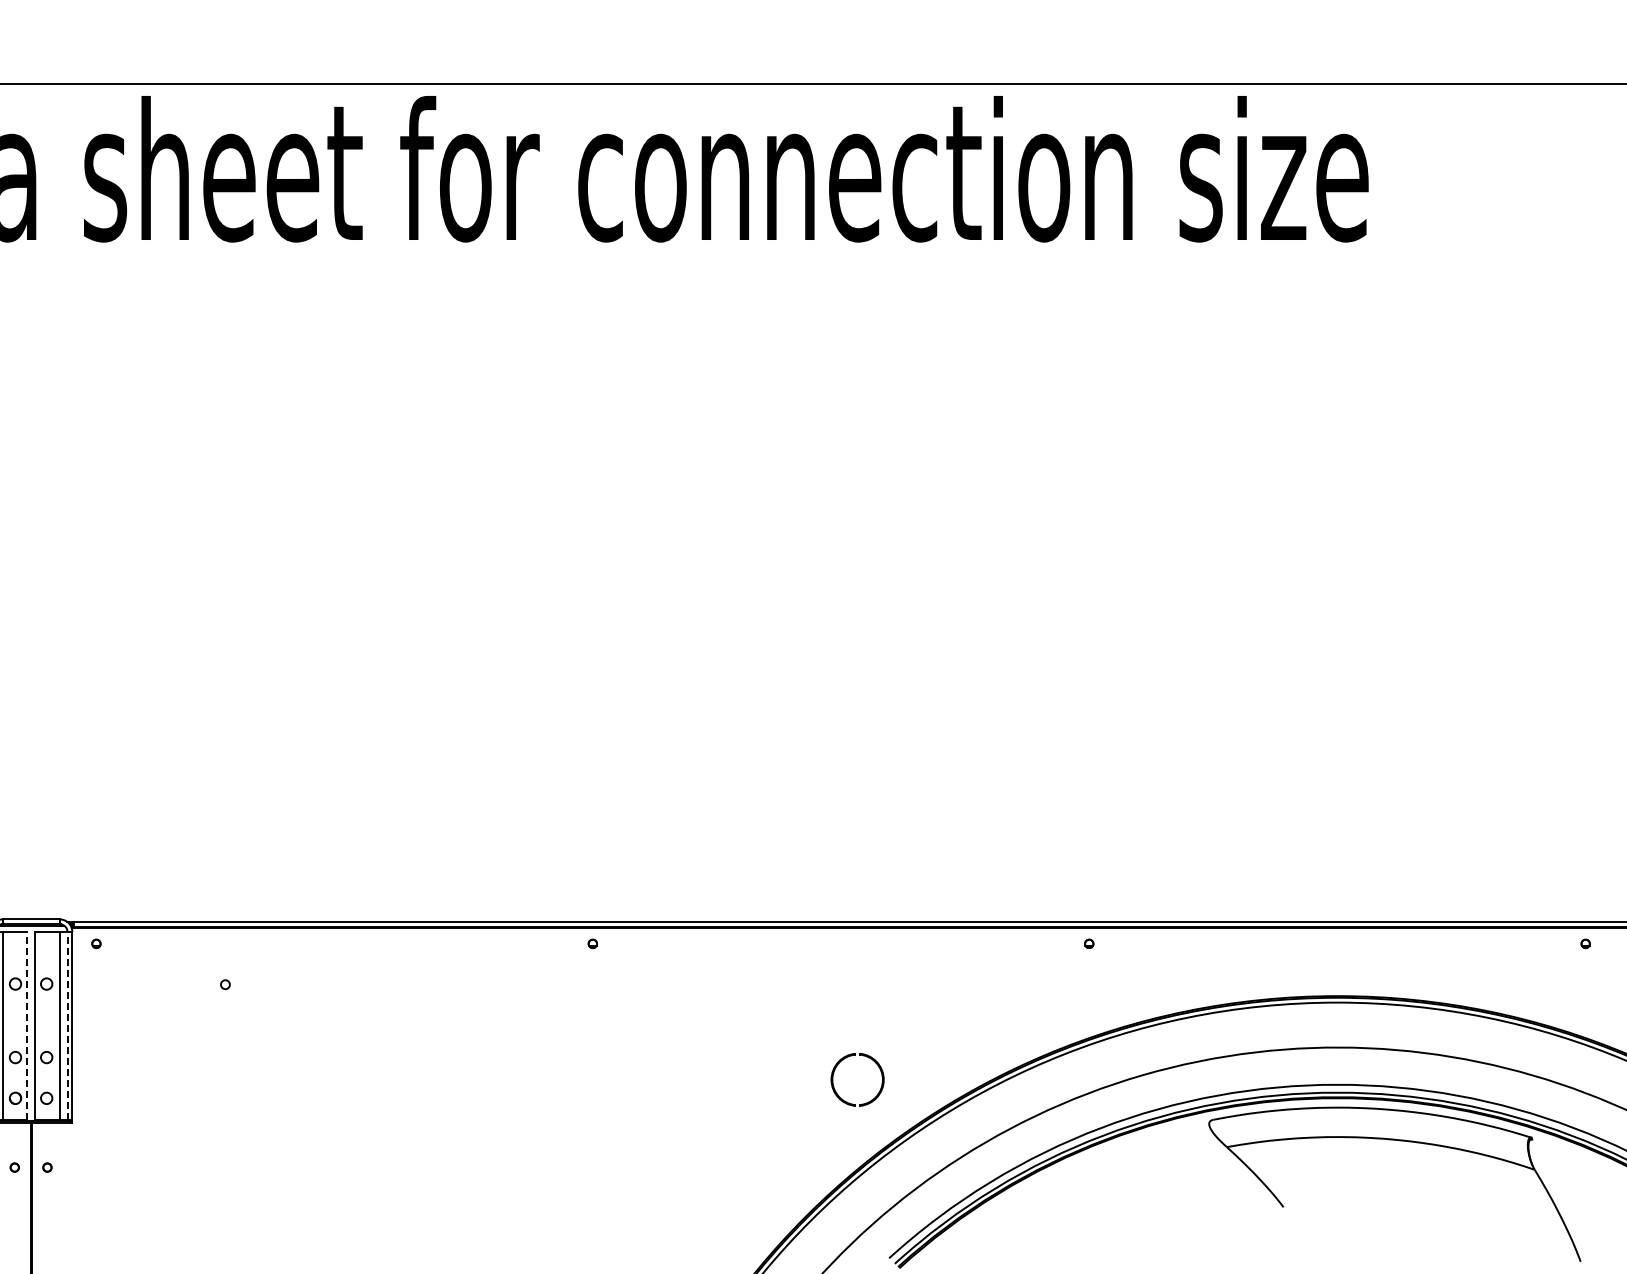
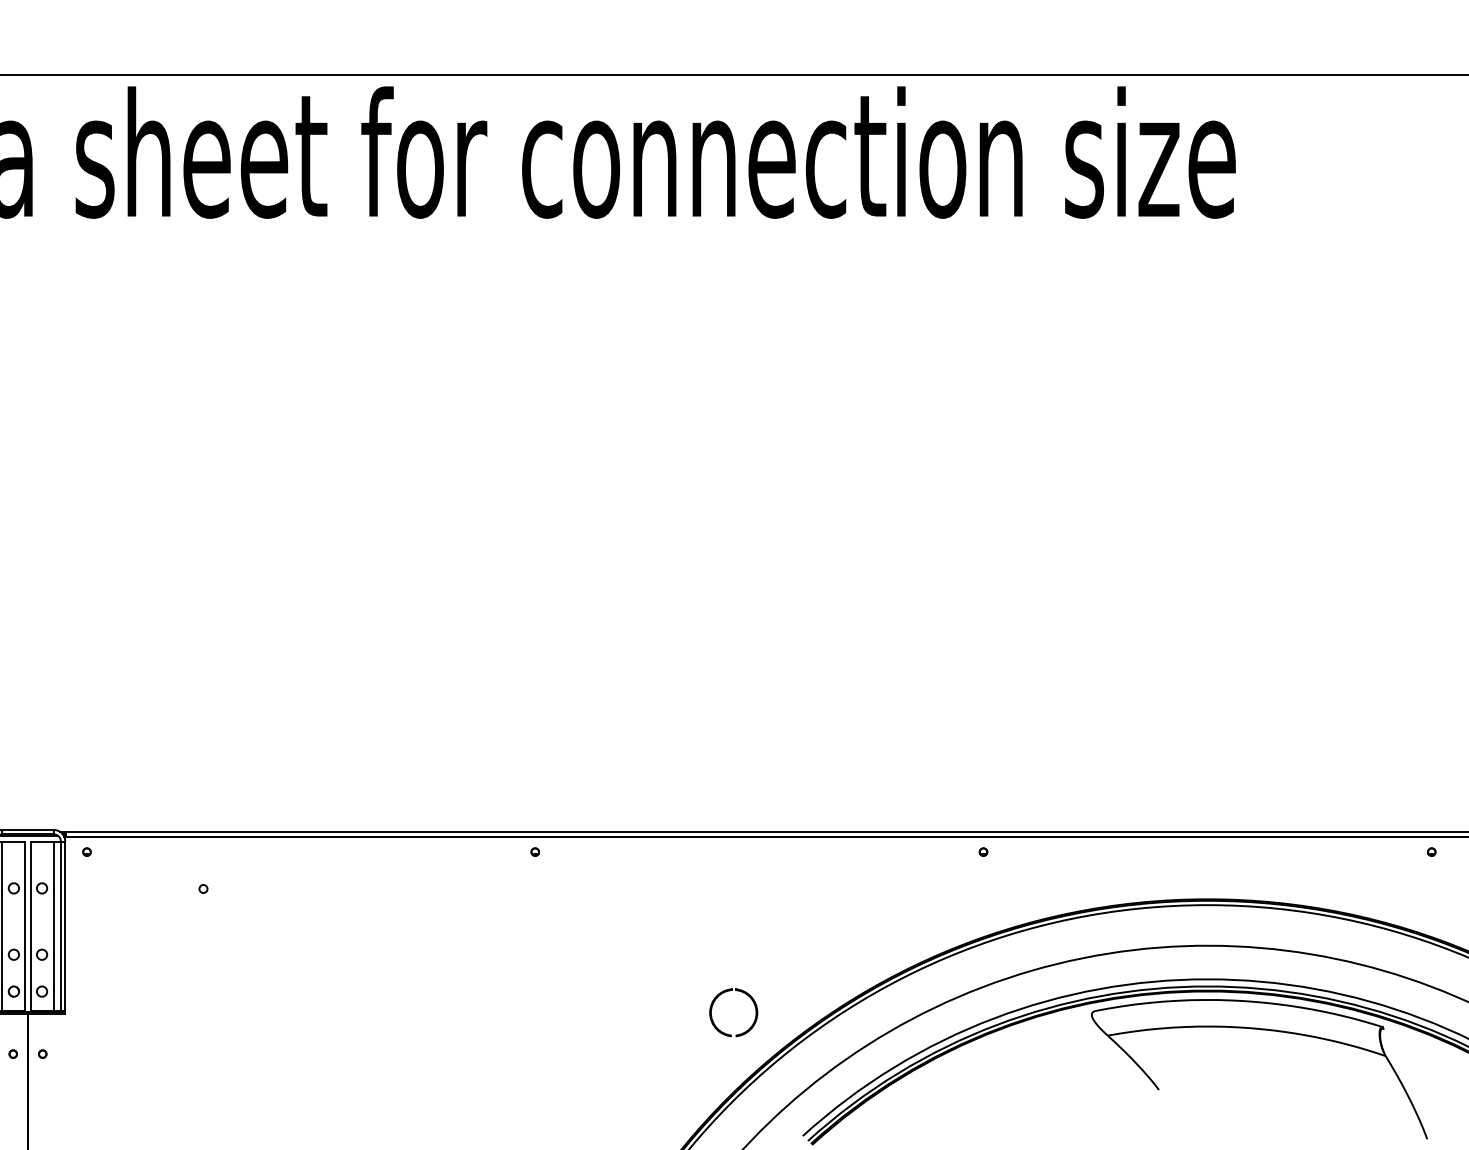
line: (27, 1025) -> (24, 925), dashed -> solid
line: (67, 1025) -> (60, 925), dashed -> solid
part: (843, 1060) -> (720, 995), moved

